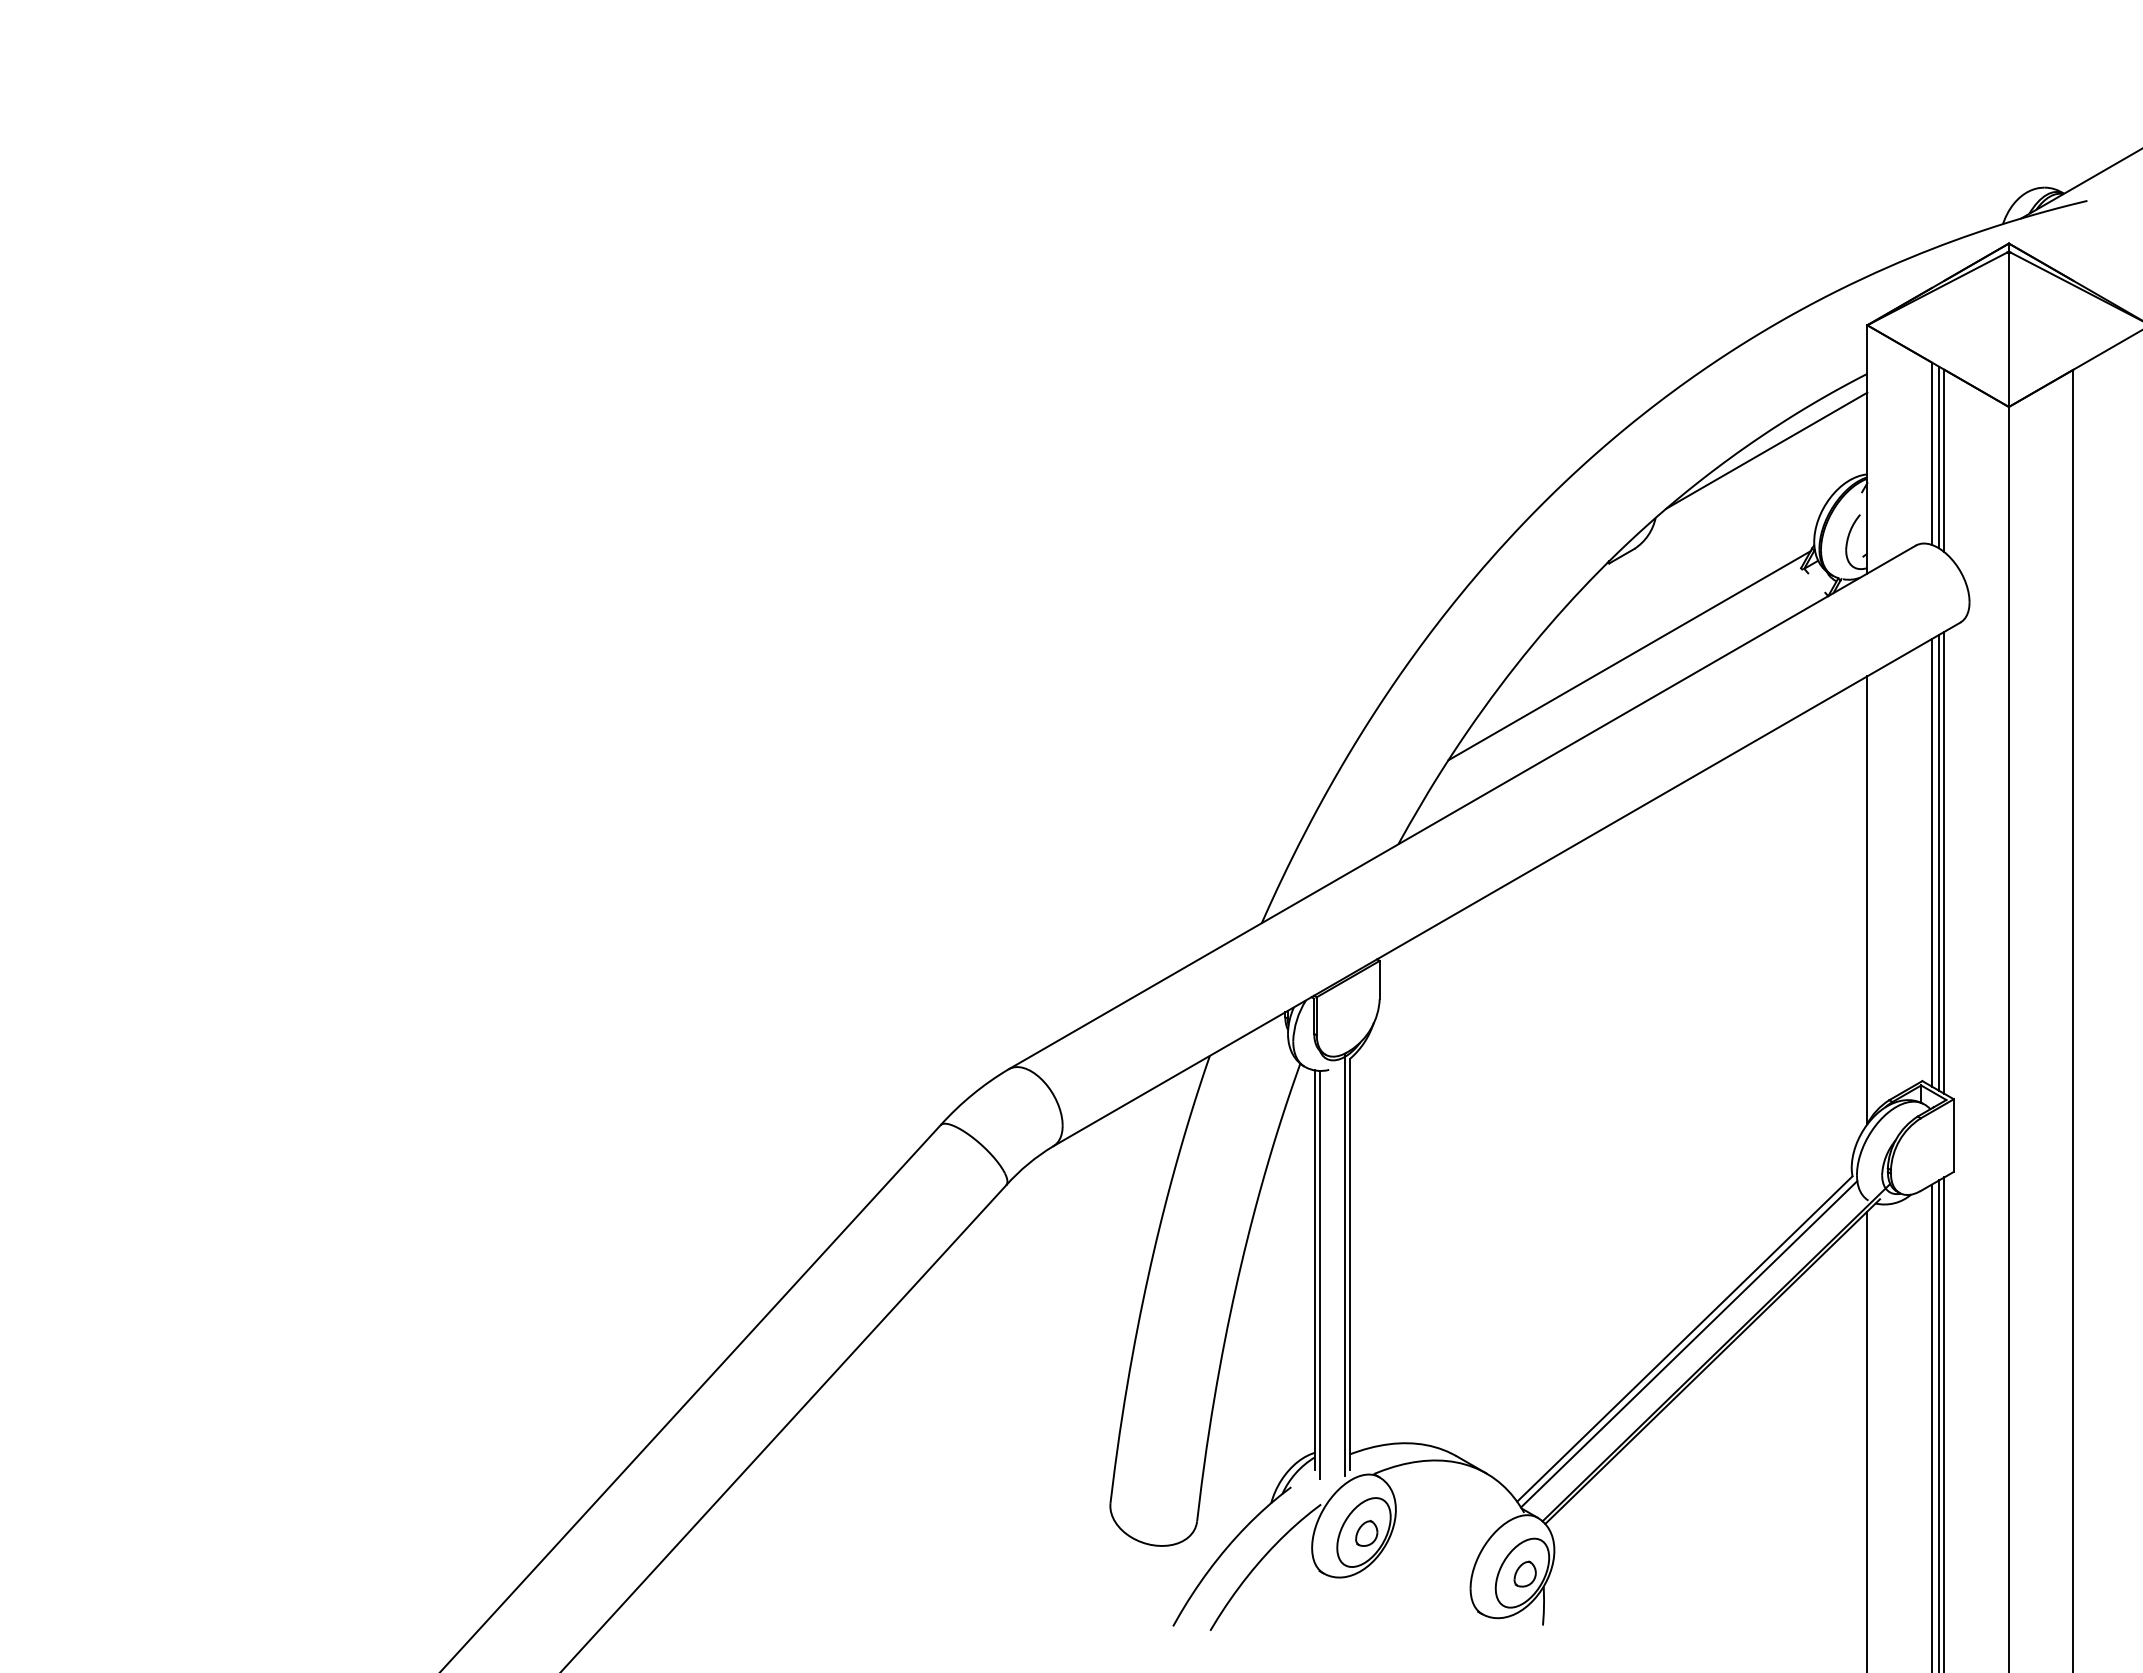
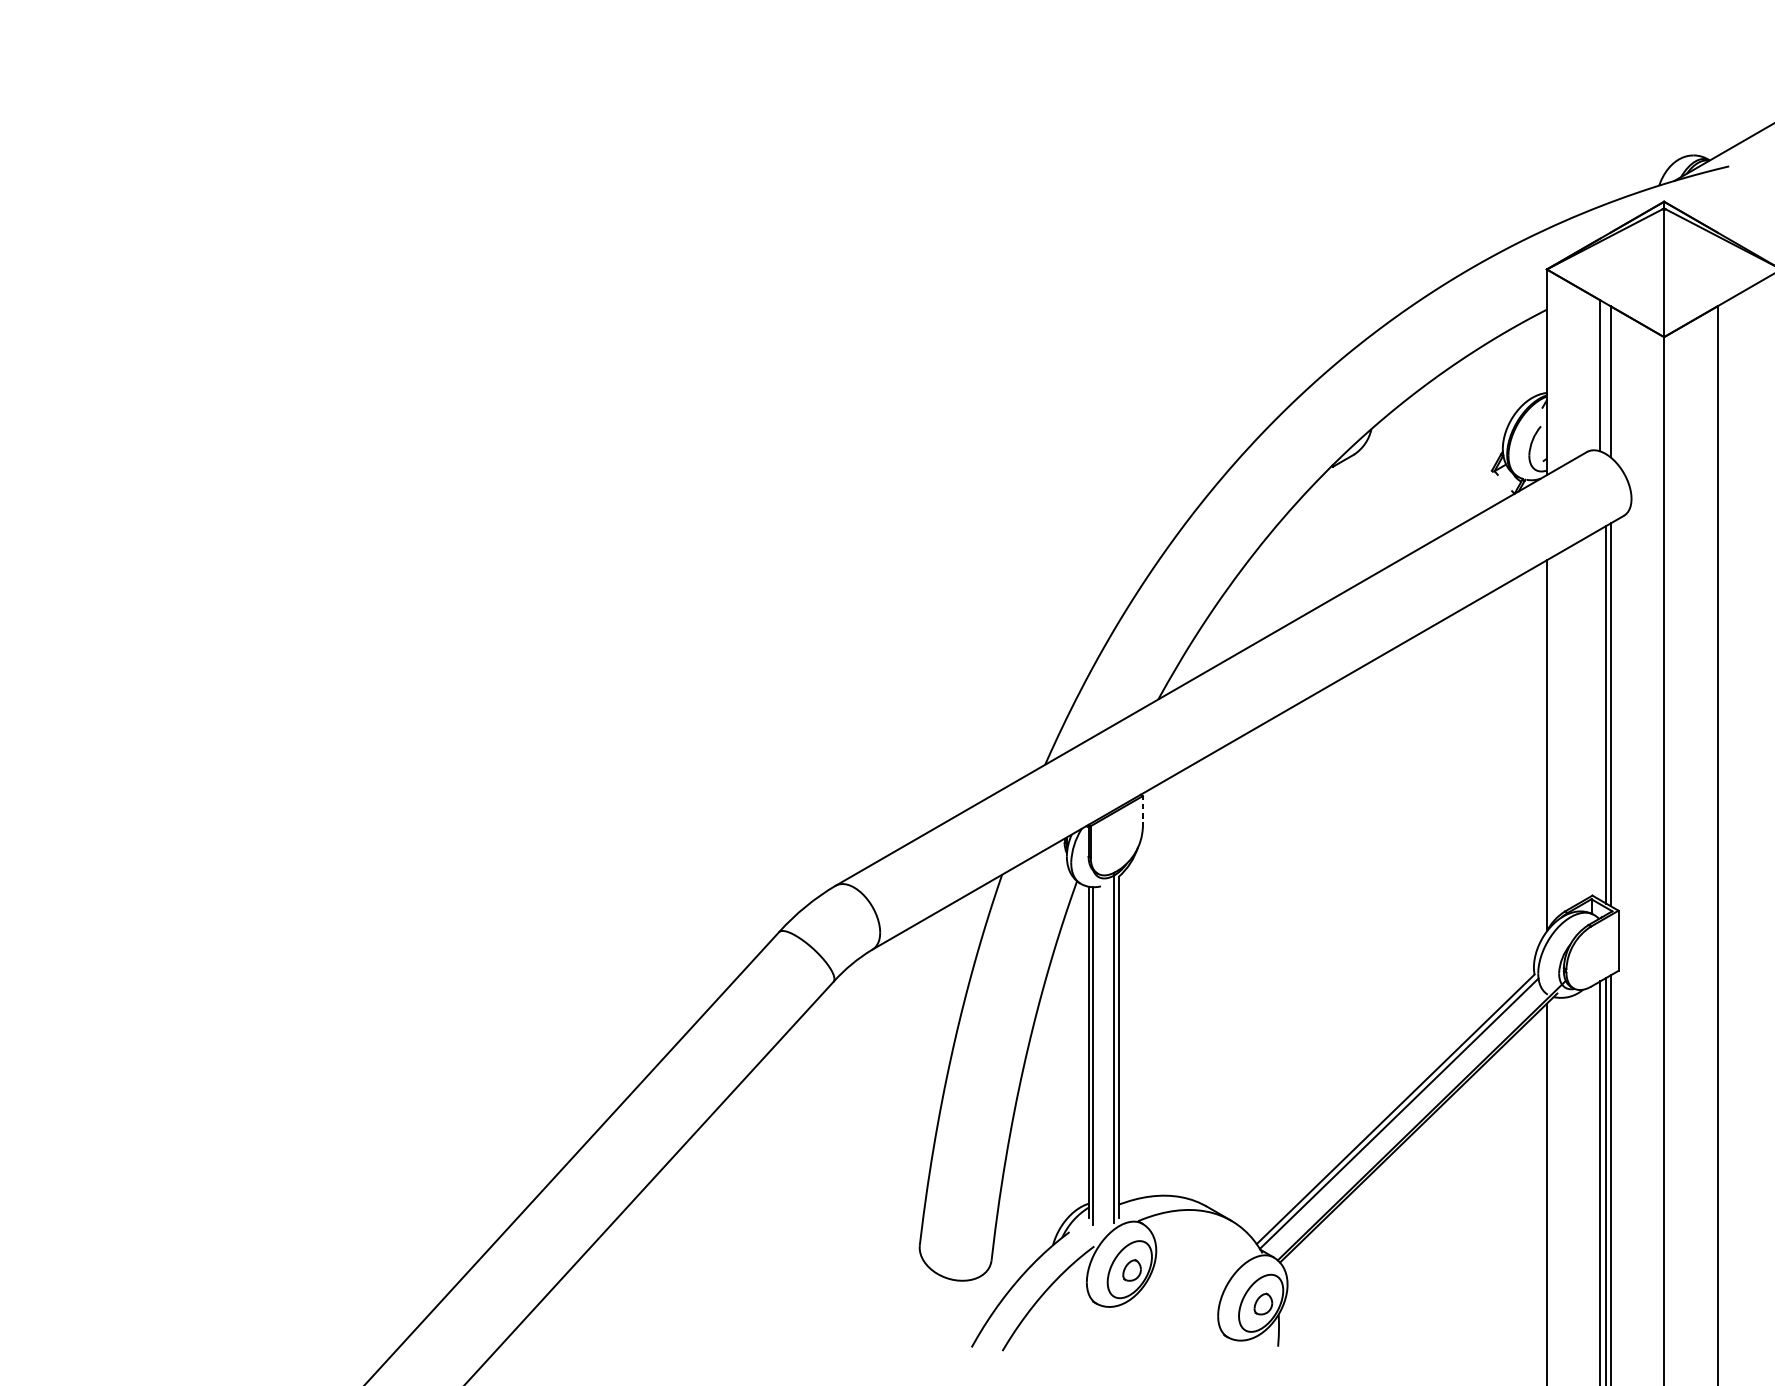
line: (1766, 450) -> (1463, 373), removed
line: (1939, 457) -> (1606, 378), removed
line: (1629, 655) -> (1349, 543), removed
line: (1931, 862) -> (1600, 714), removed
line: (1379, 979) -> (1142, 811), solid -> dashed

